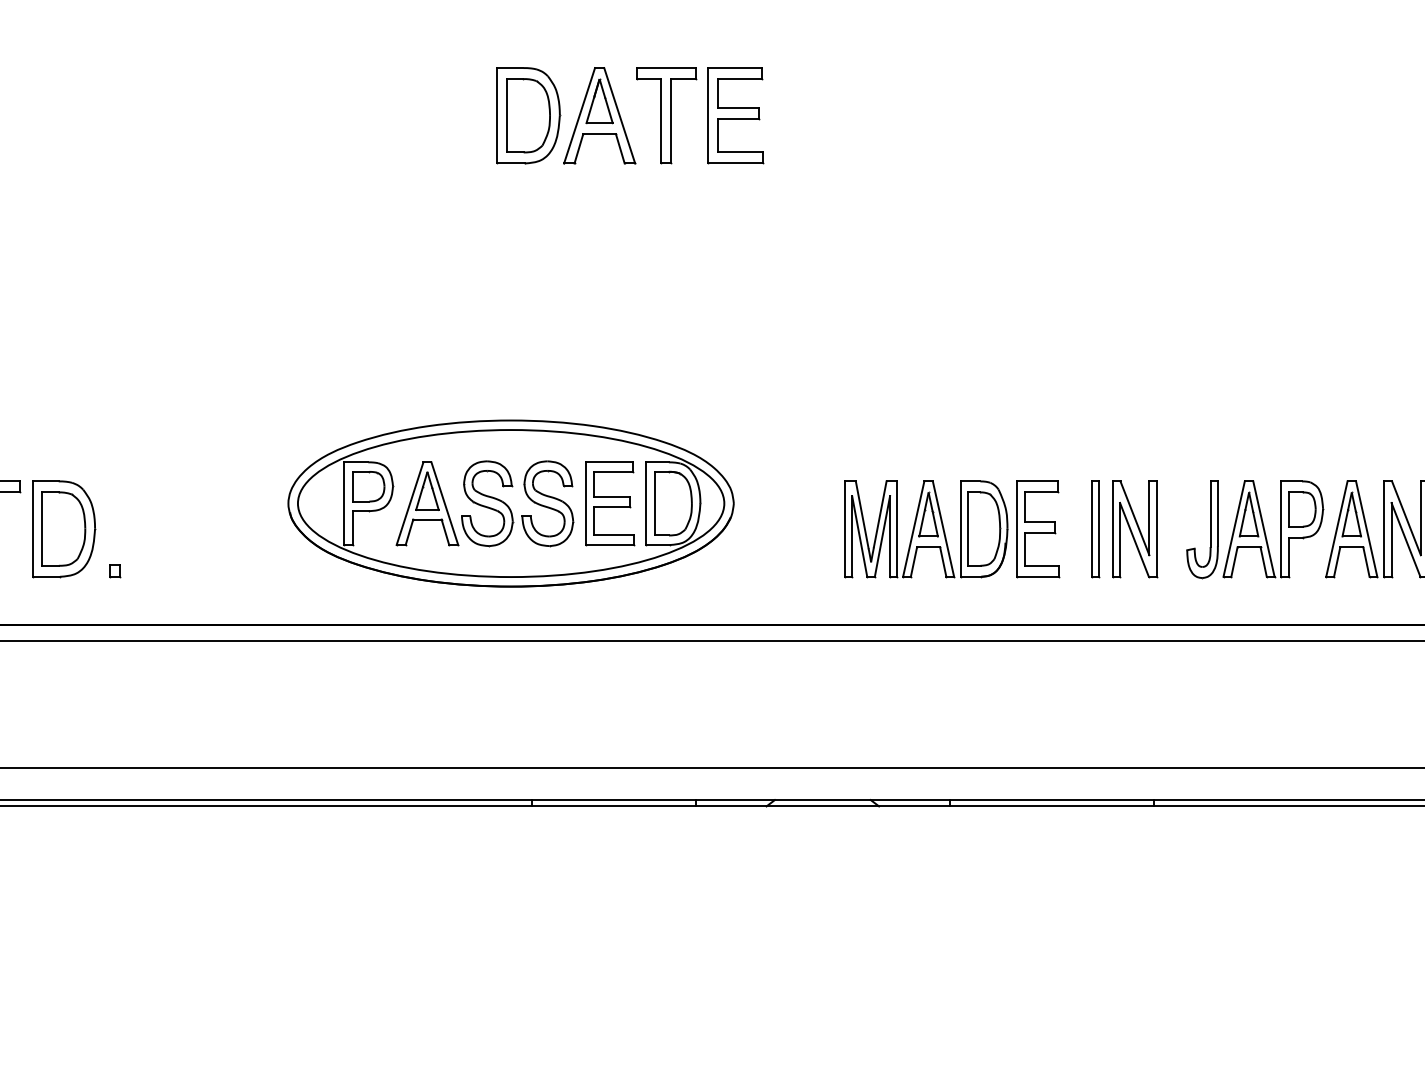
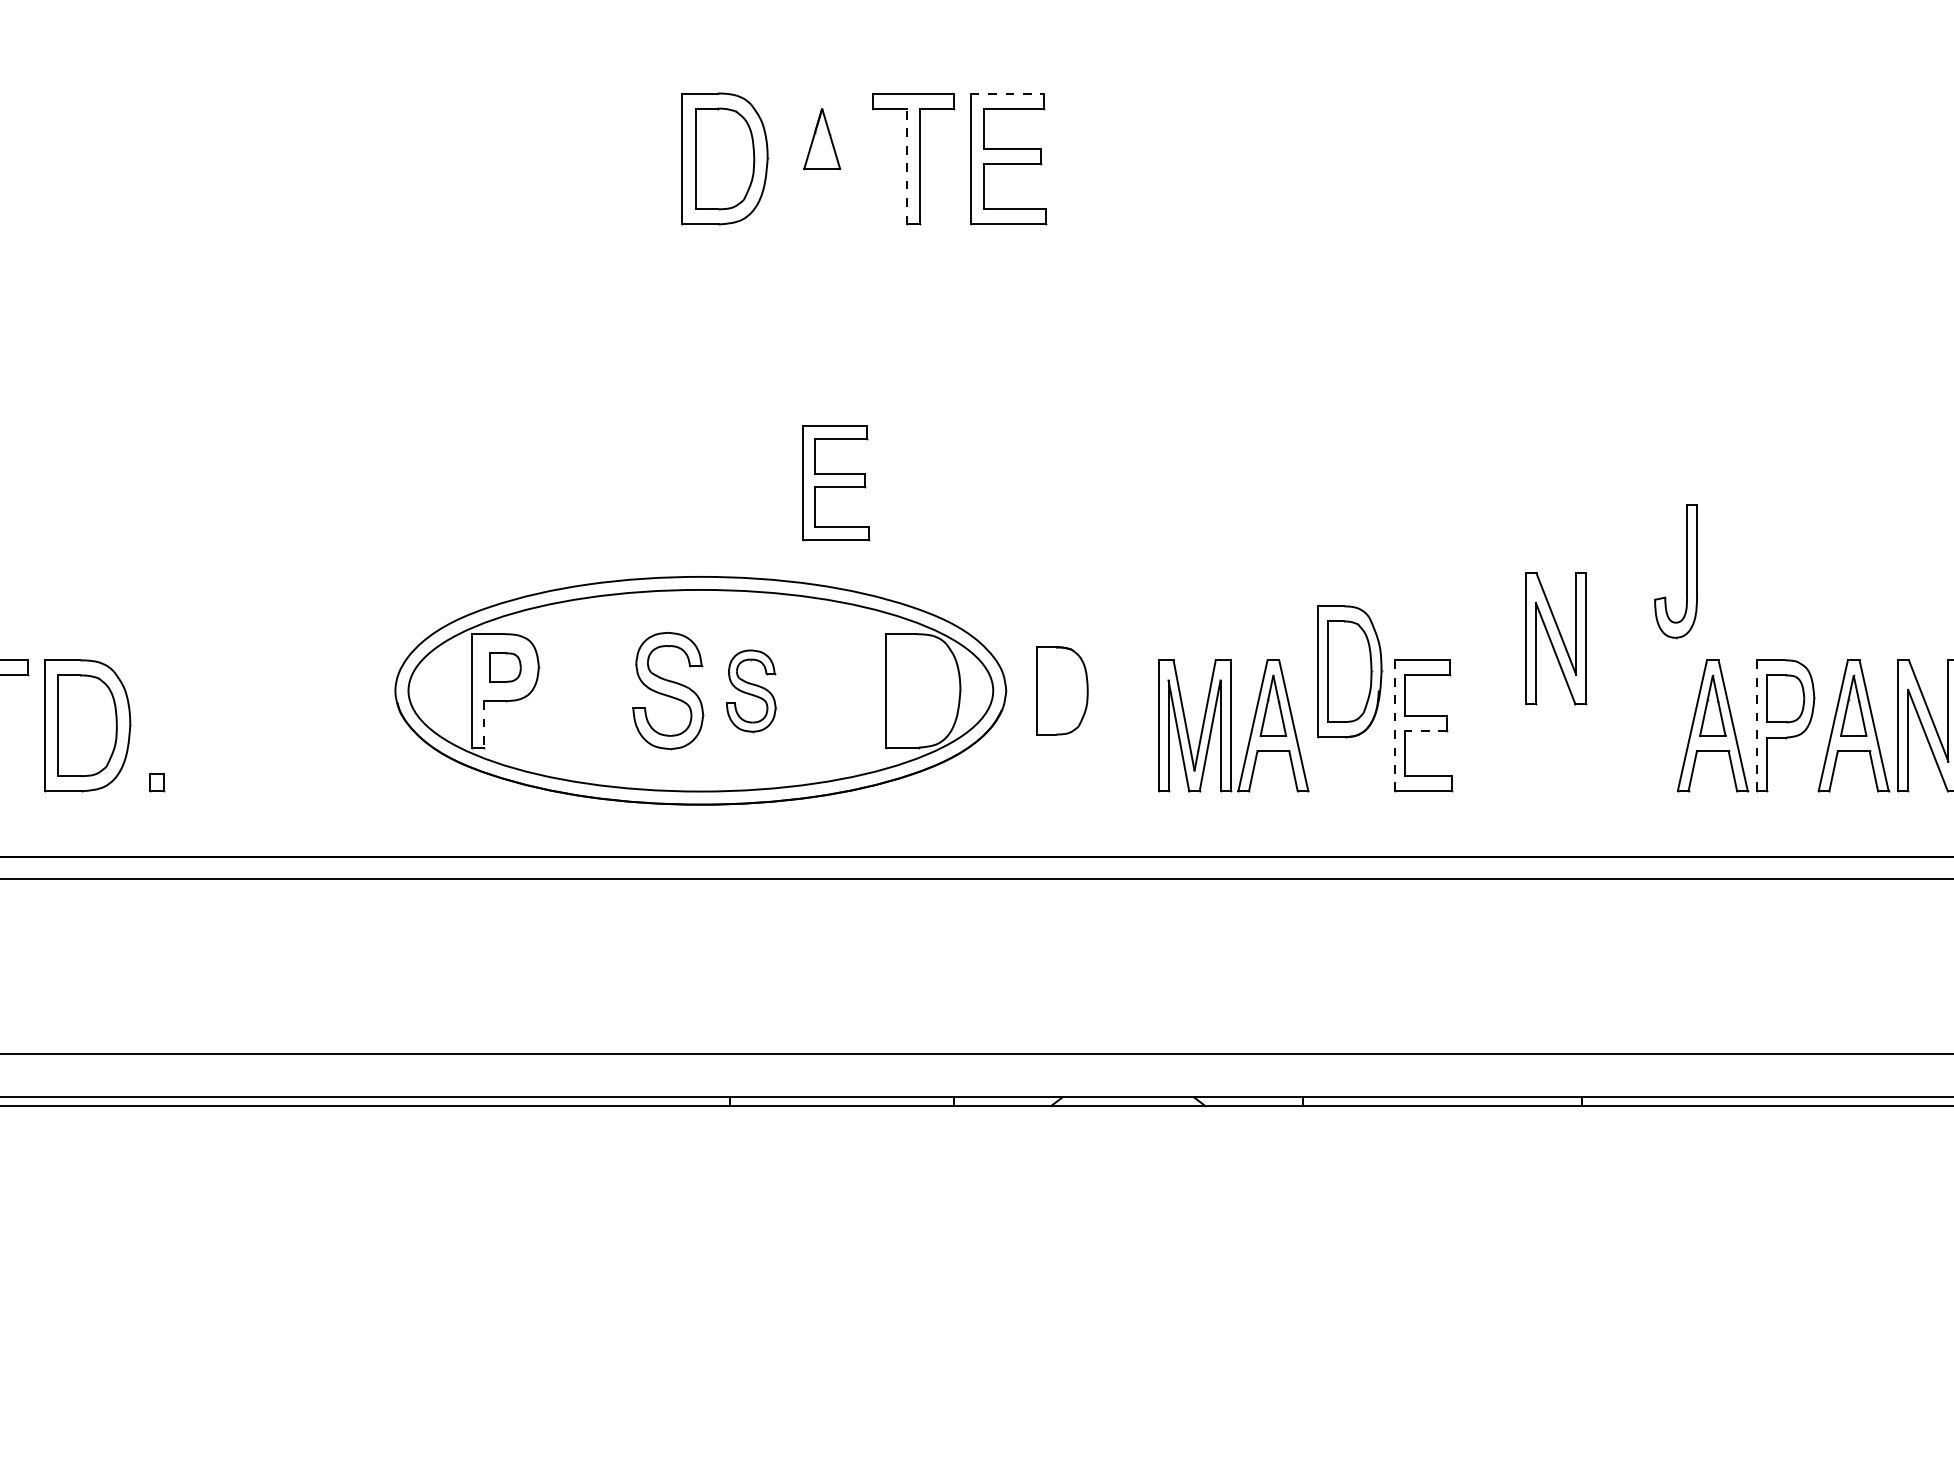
line: (734, 68) -> (1007, 93), solid -> dashed
part: (599, 115) -> (822, 158), removed
line: (661, 121) -> (906, 166), solid -> dashed
part: (368, 486) -> (505, 667), size x0.7
part: (673, 503) -> (1062, 690), moved
part: (427, 504) -> (586, 691), removed
part: (548, 504) -> (751, 691), size x0.7
part: (610, 504) -> (836, 483), moved
line: (352, 528) -> (483, 724), solid -> dashed
part: (984, 528) -> (1350, 671), moved
line: (1016, 528) -> (1394, 725), solid -> dashed
part: (1095, 528) -> (1502, 725), removed
part: (1135, 528) -> (1556, 638), moved
line: (1281, 528) -> (1757, 725), solid -> dashed
part: (1210, 529) -> (1686, 571), moved
line: (1040, 532) -> (1426, 730), solid -> dashed

